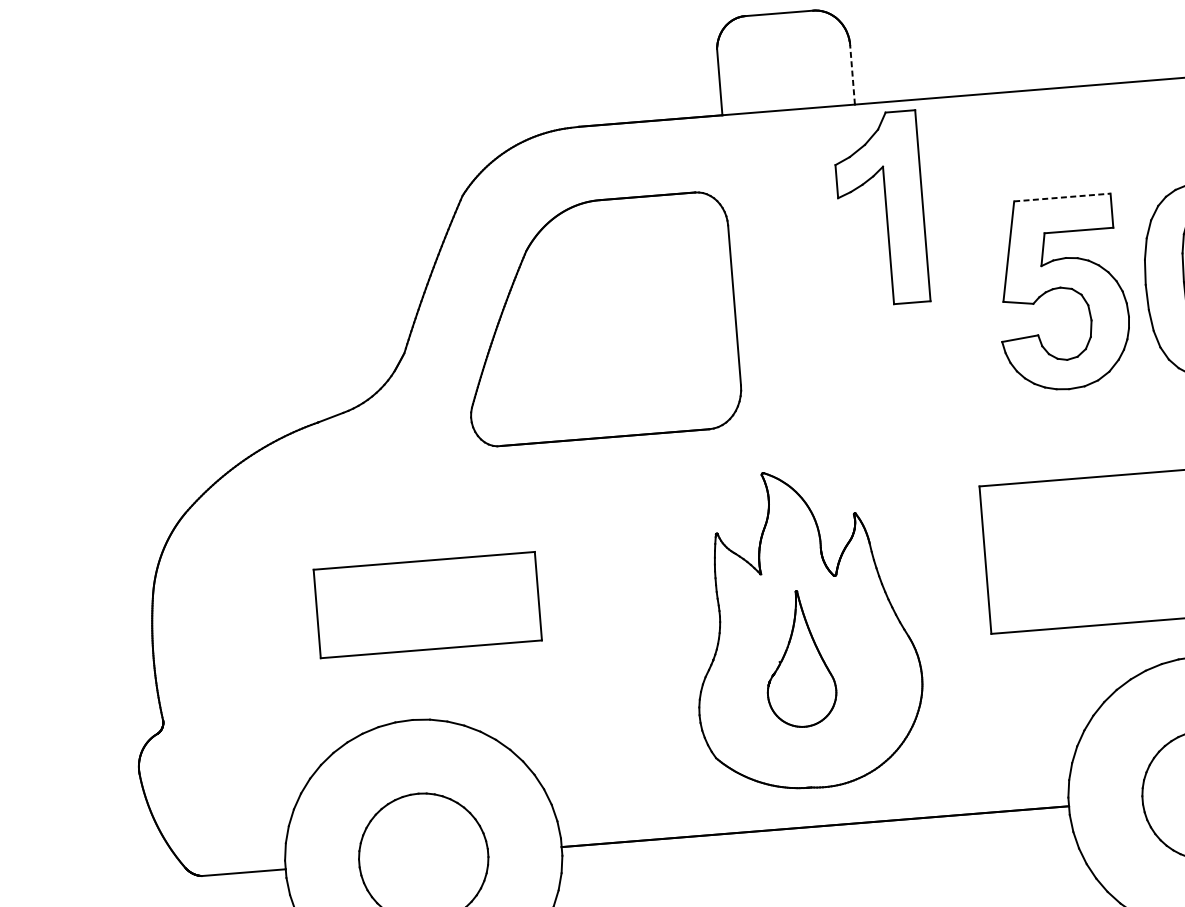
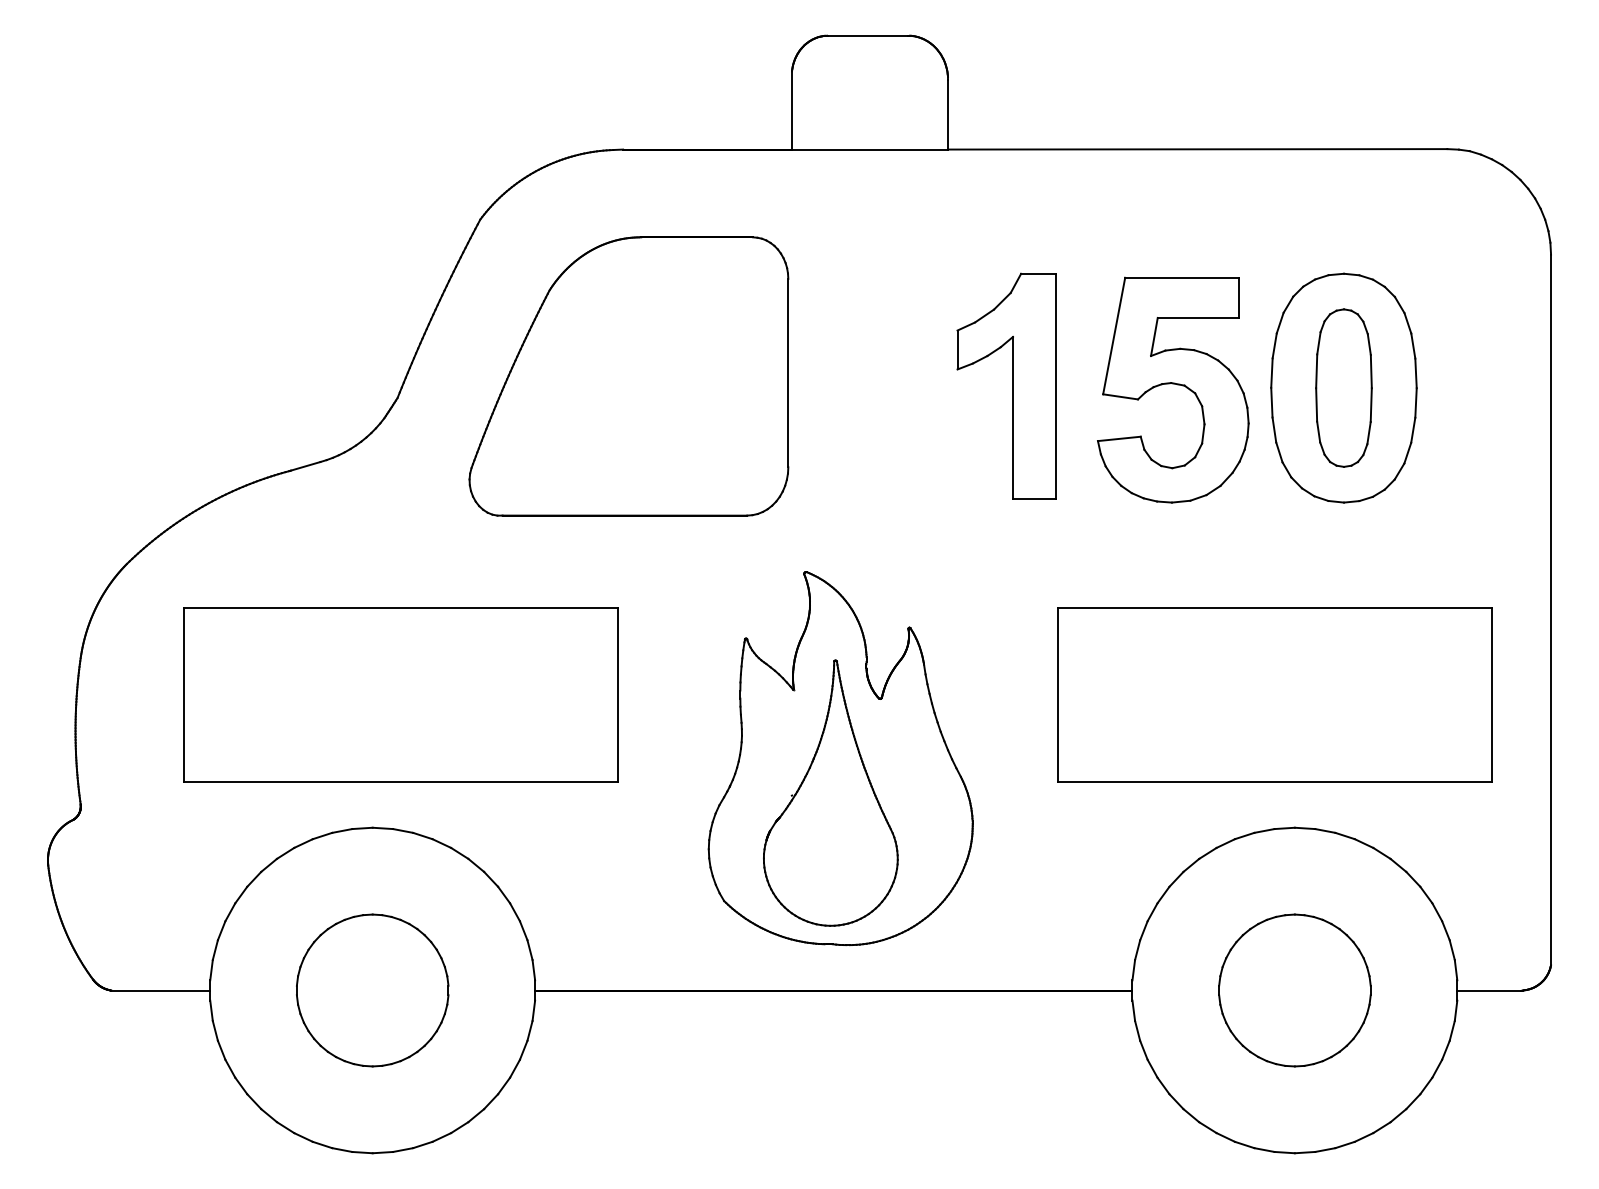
line: (852, 74) -> (948, 114), dashed -> solid
line: (1061, 197) -> (1181, 277), dashed -> solid
part: (880, 208) -> (1006, 385), moved
part: (427, 604) -> (400, 694), size x1.67
part: (799, 658) -> (830, 792), size x1.67

